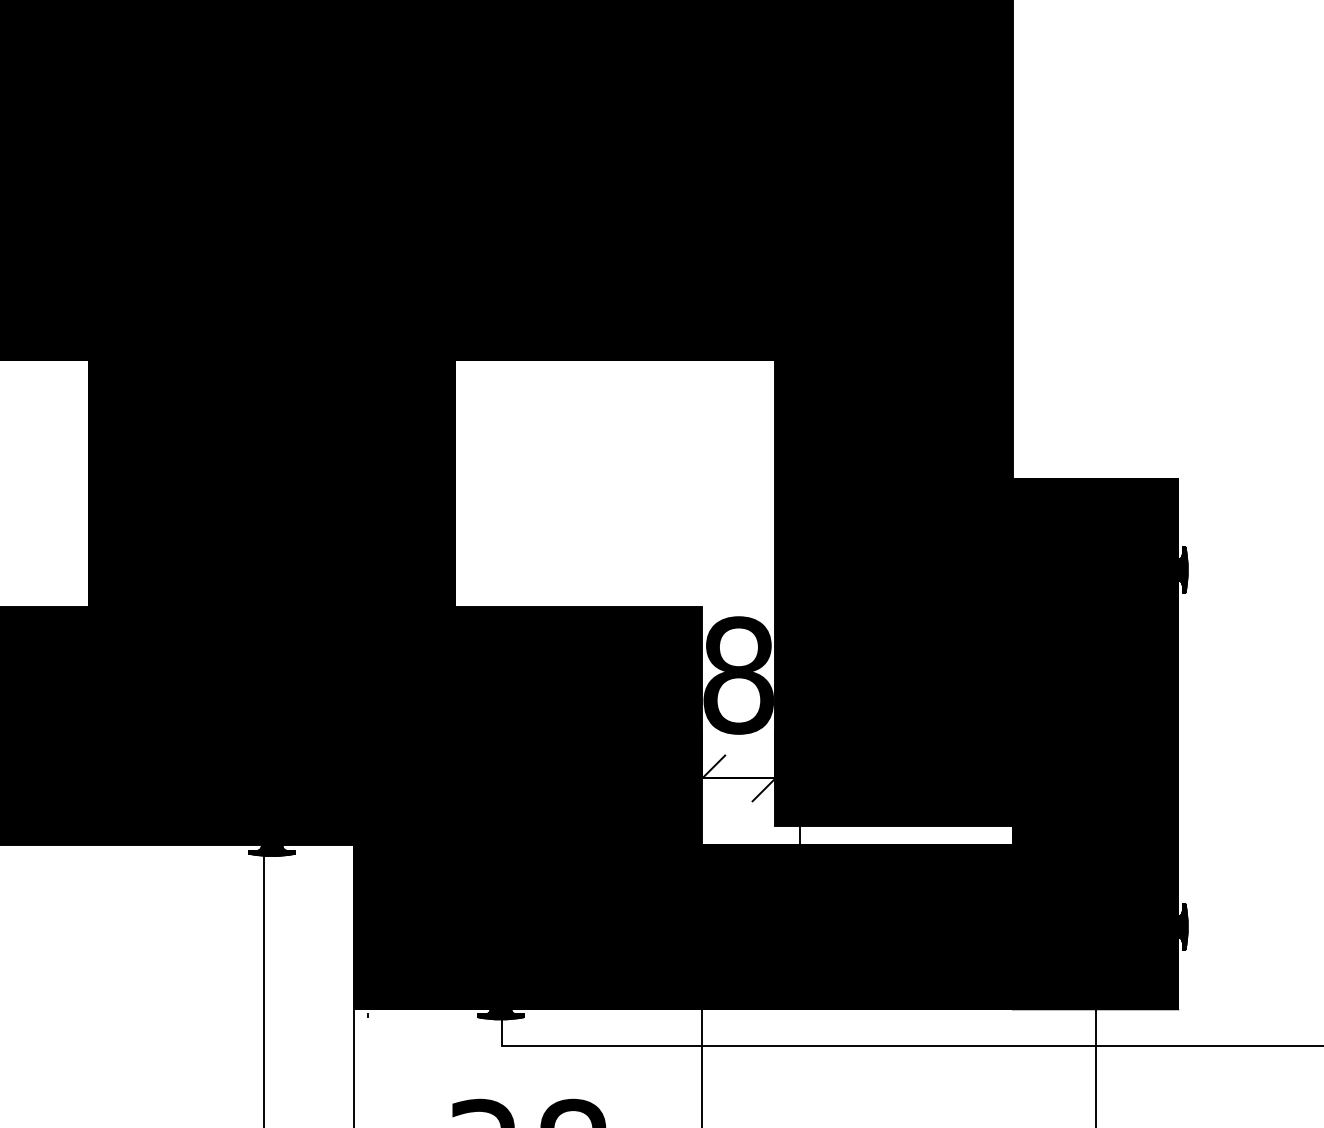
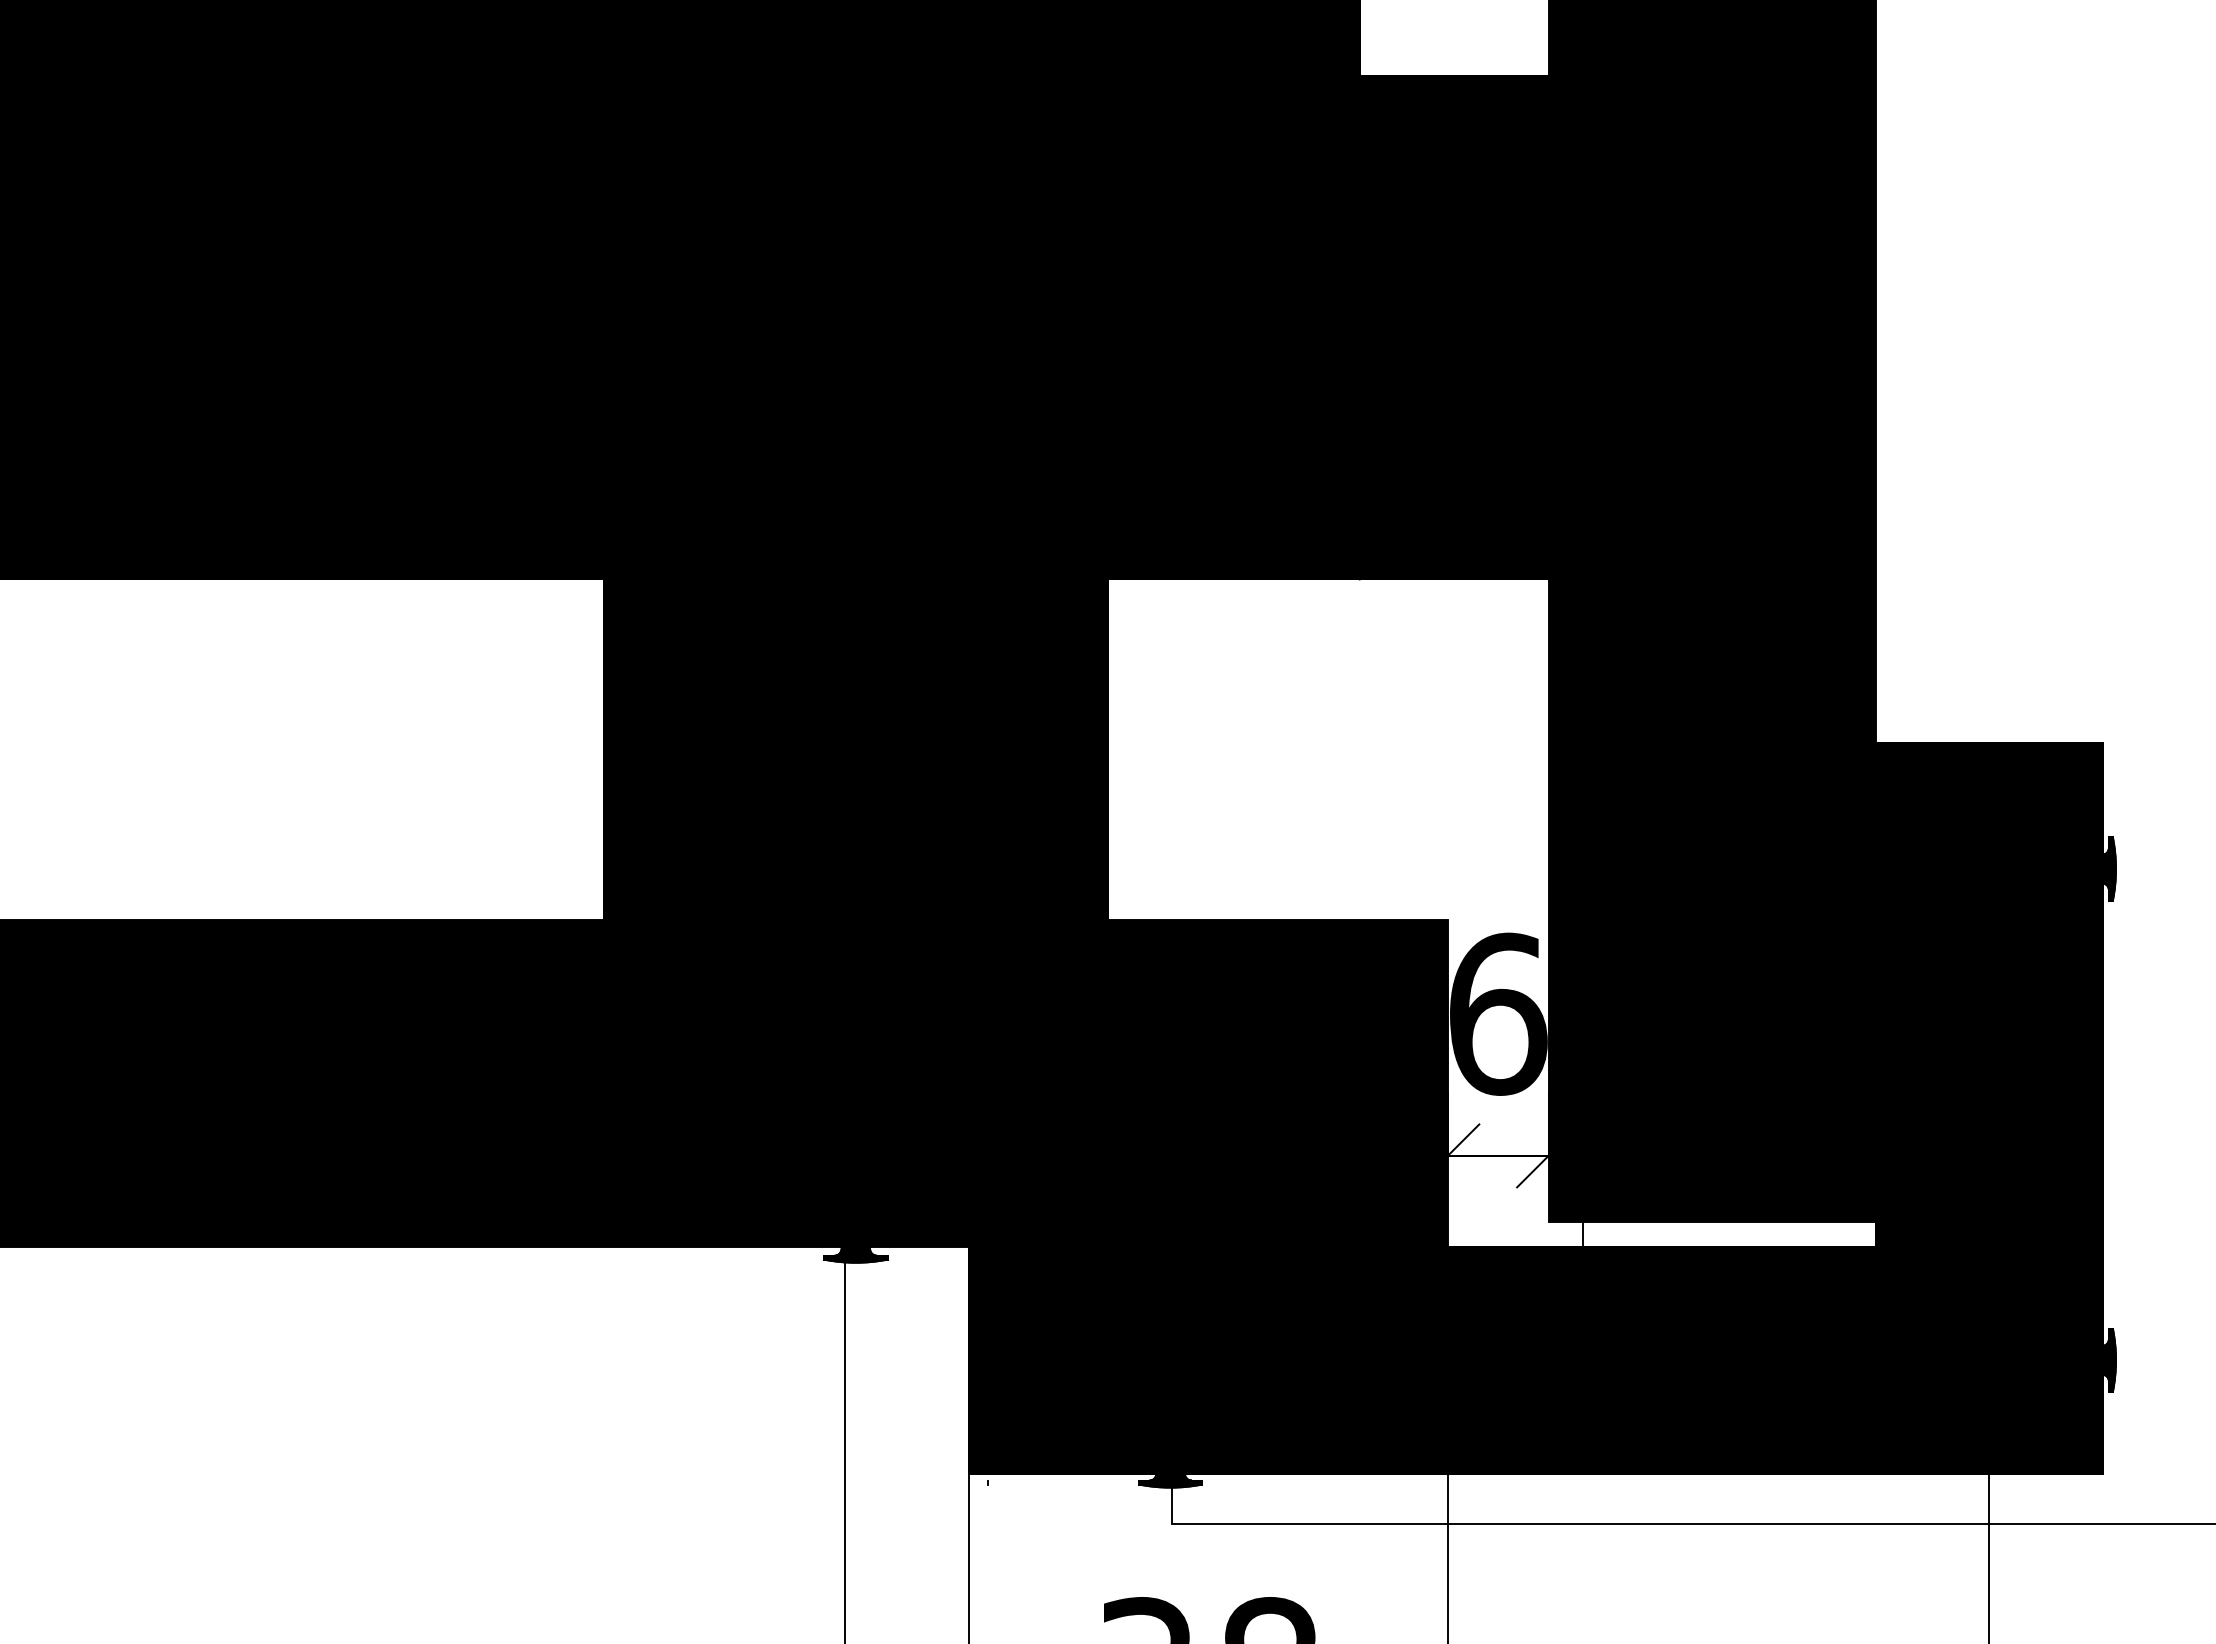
text: (739, 674) -> (1498, 1013), 8 -> 6

